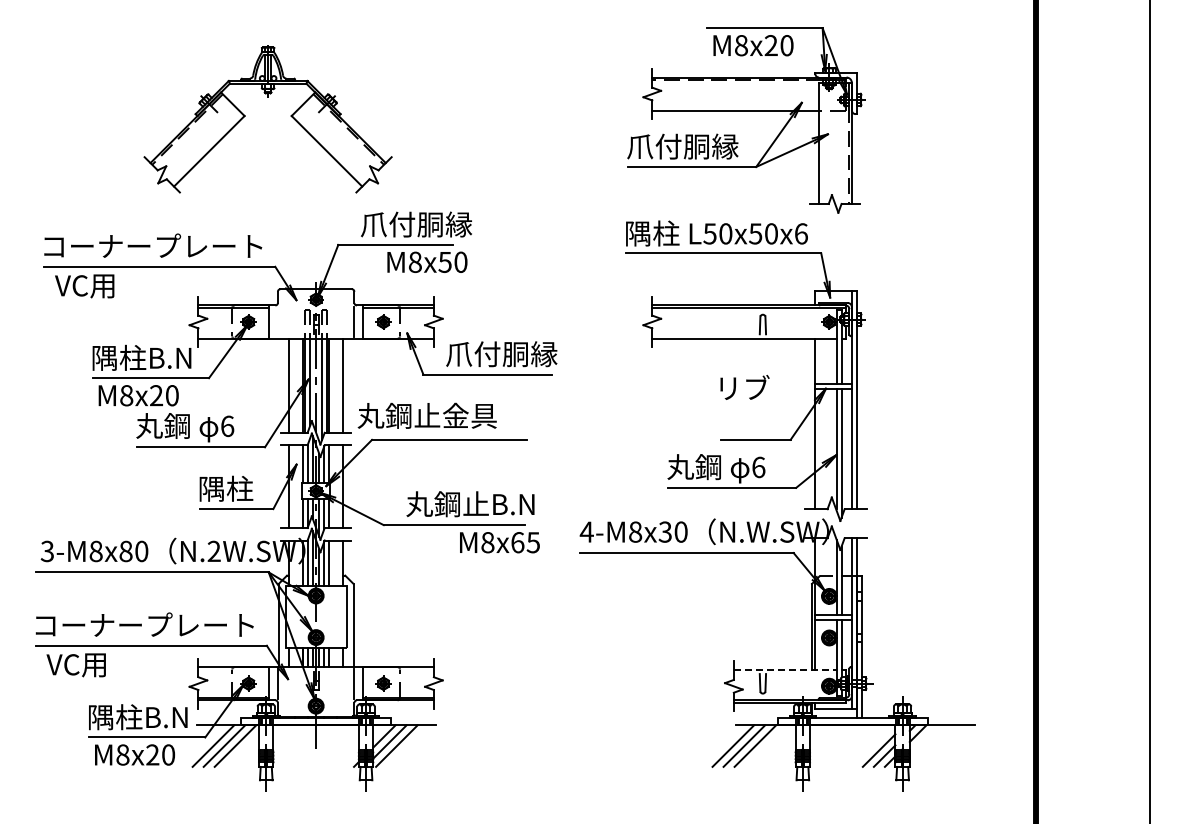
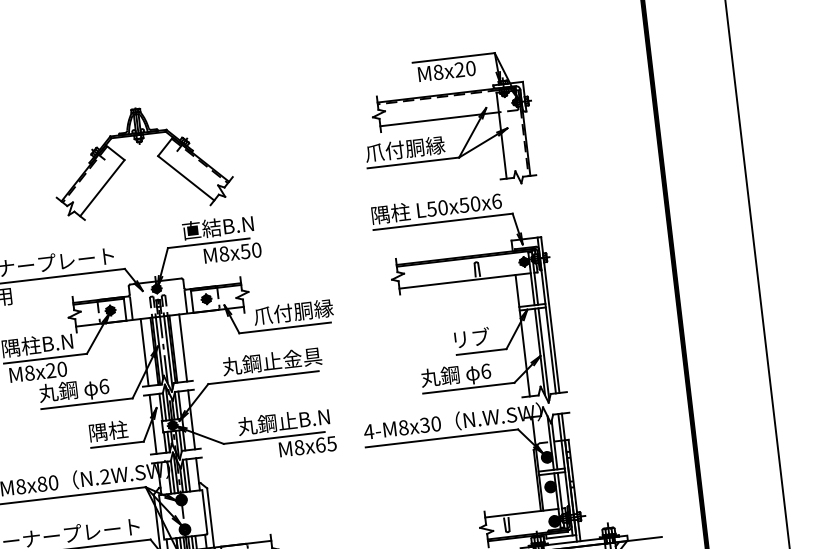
part: (267, 97) -> (139, 144), moved
text: (416, 224) -> (221, 226), 爪付胴縁 -> 直結B.N
line: (277, 322) -> (131, 308), added
text: (744, 387) -> (471, 337), moved
text: (426, 415) -> (271, 361), moved
line: (785, 669) -> (522, 513), dashed -> solid

